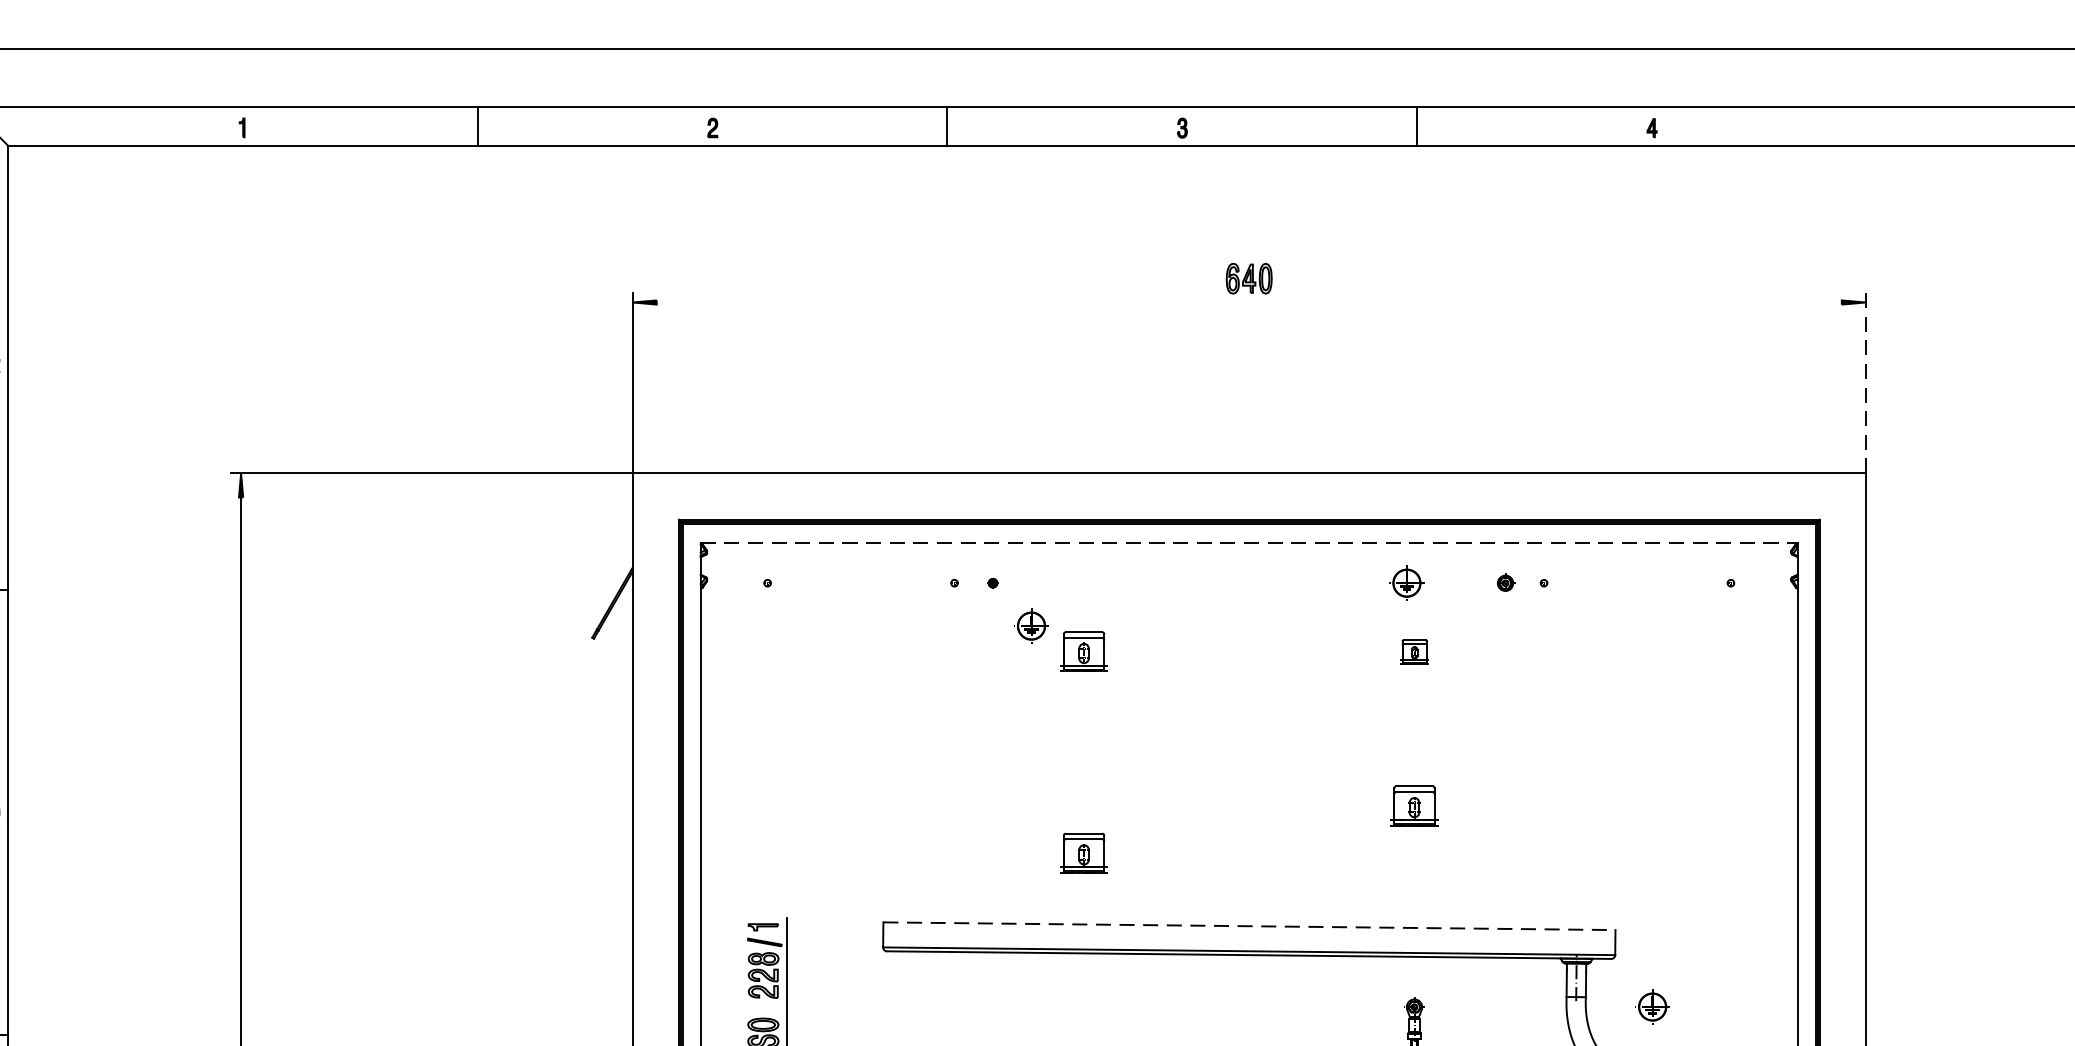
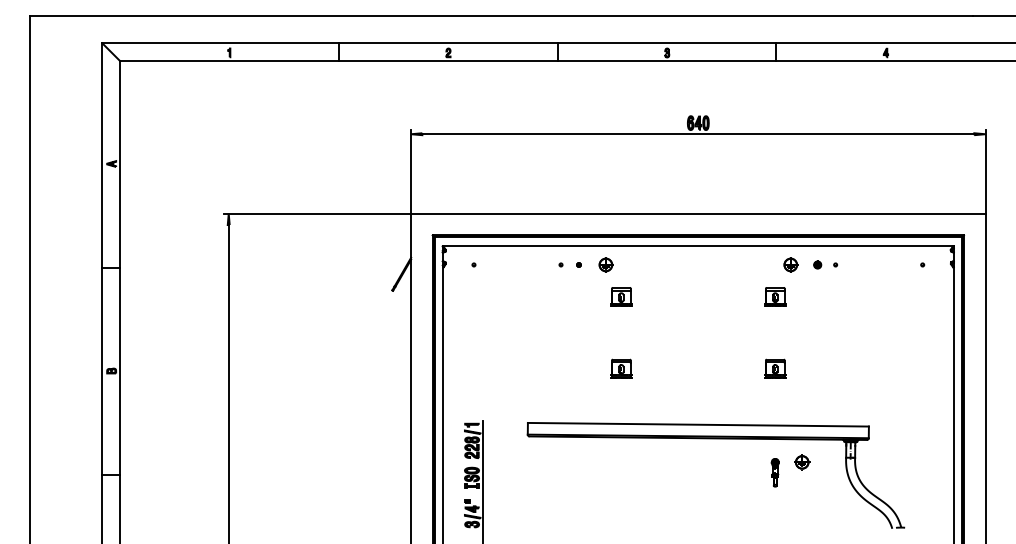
line: (1249, 303) -> (698, 134), added
line: (1865, 382) -> (985, 171), dashed -> solid
line: (1249, 543) -> (698, 246), dashed -> solid
part: (1406, 582) -> (790, 264), moved
part: (1030, 625) -> (605, 264), moved
part: (1414, 650) -> (775, 296), size x1.67
part: (1084, 852) -> (621, 368), moved
line: (1249, 925) -> (698, 424), dashed -> solid
part: (1653, 1007) -> (802, 462), moved

